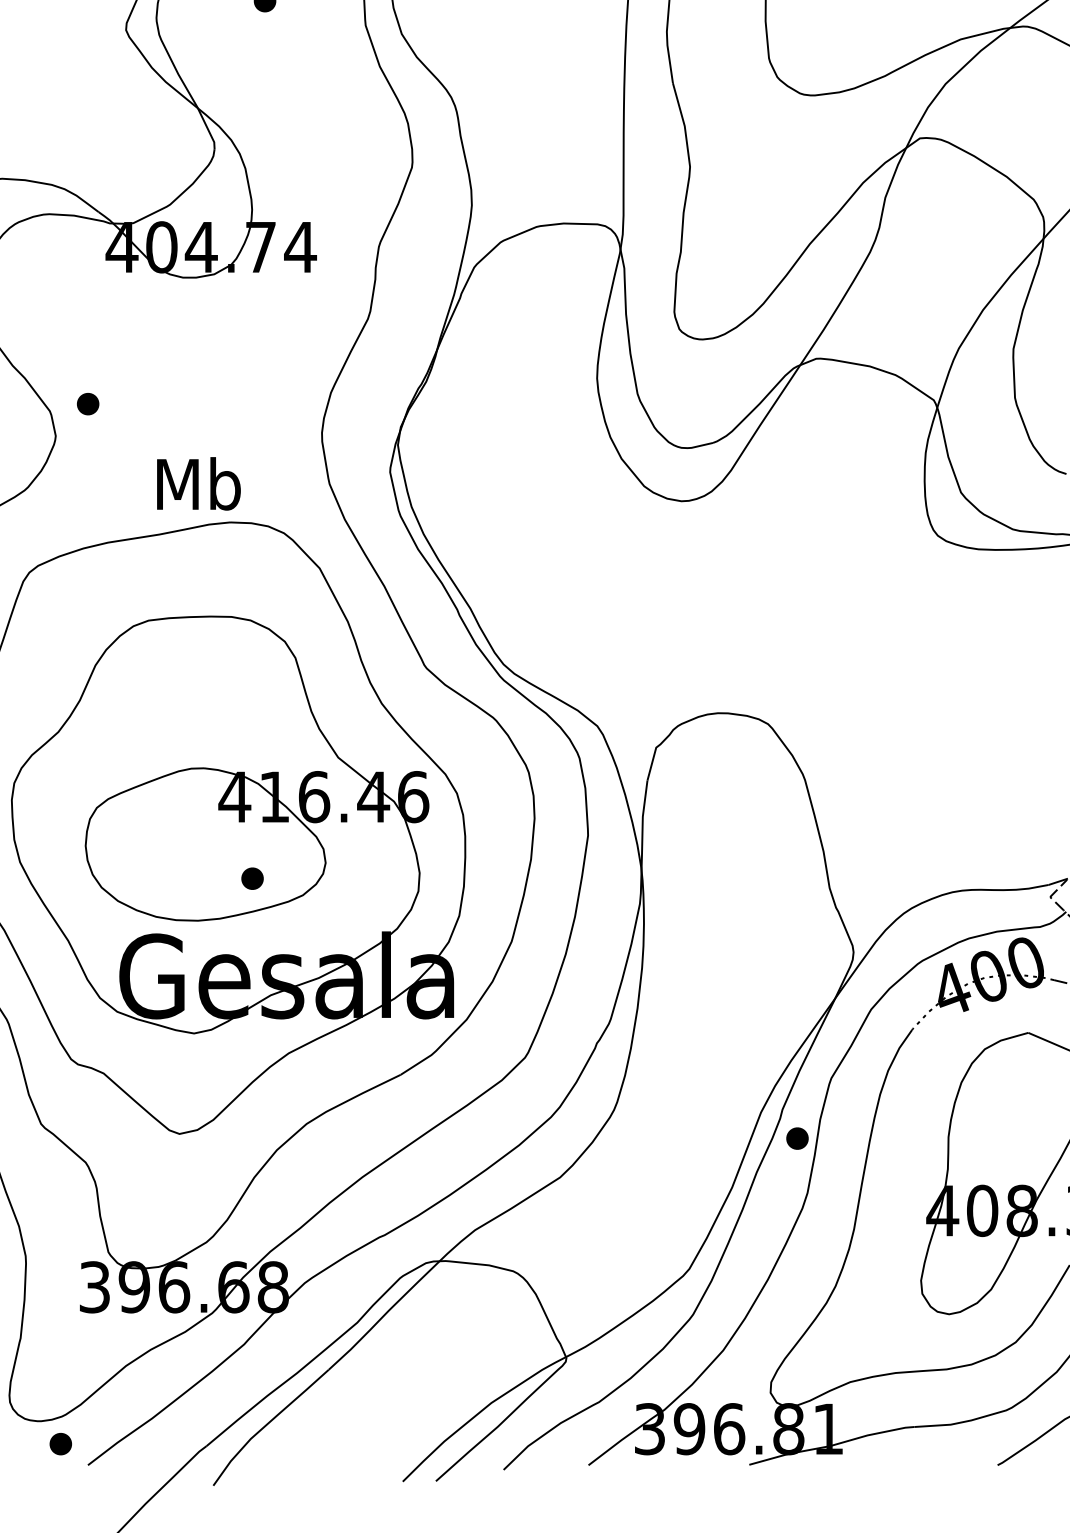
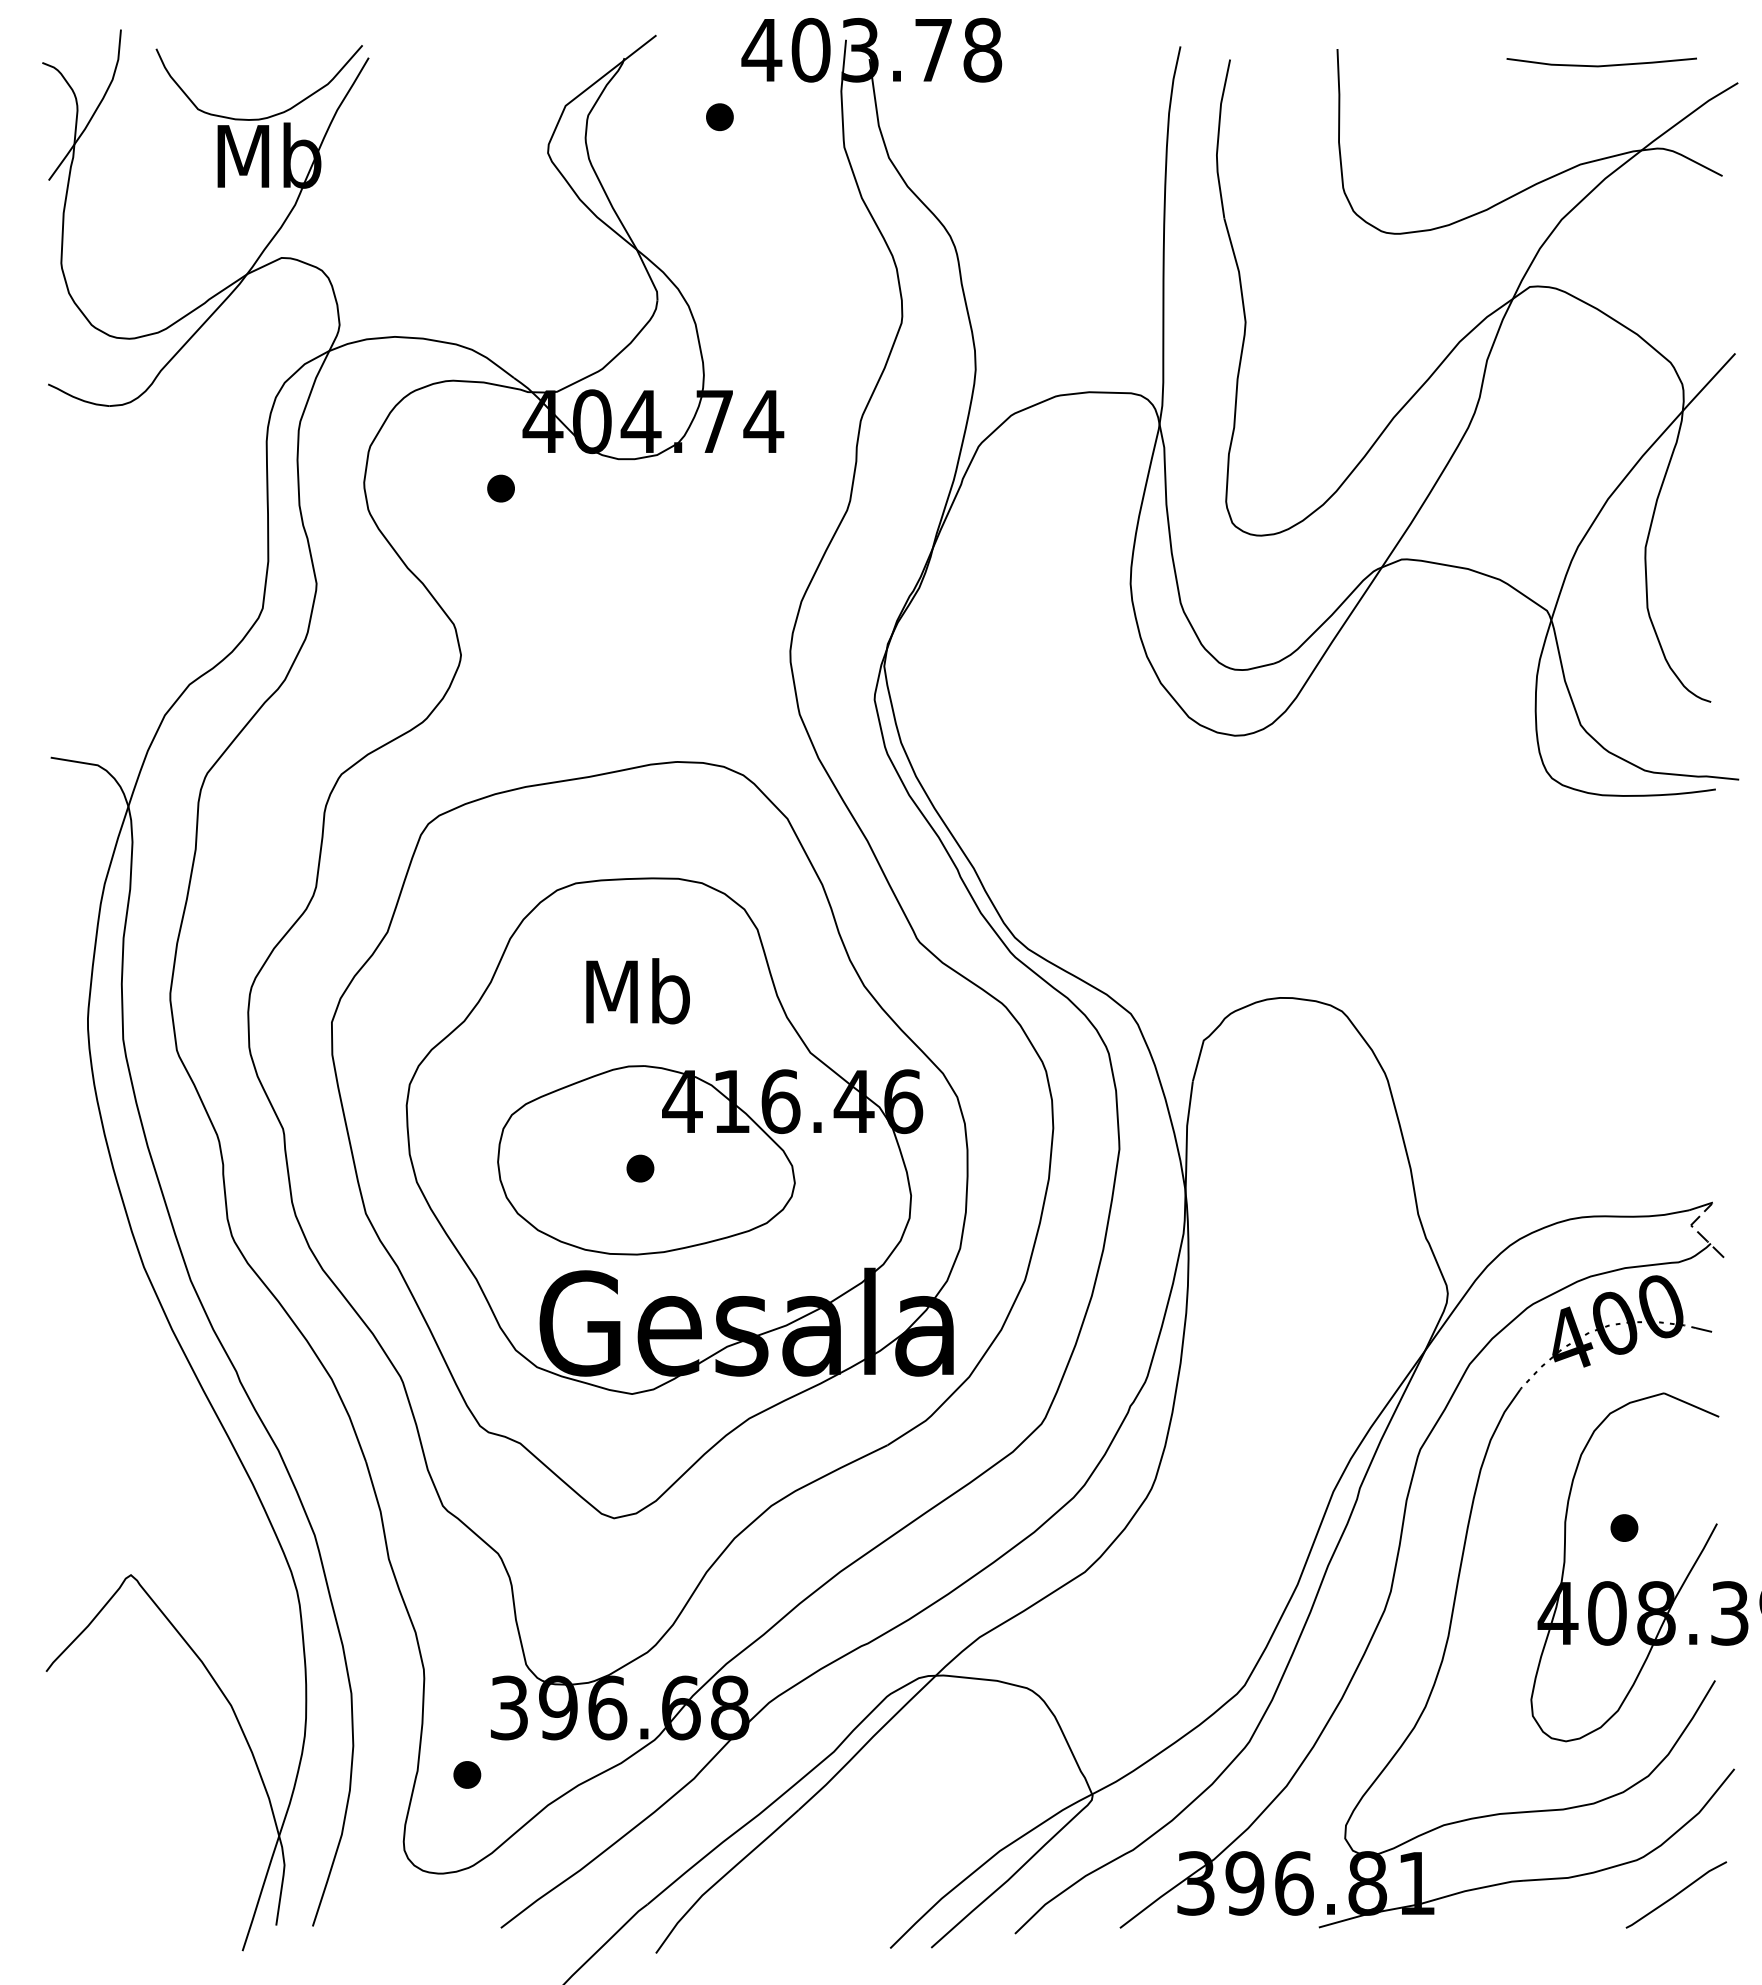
part: (87, 404) -> (500, 488), moved
text: (198, 484) -> (637, 991), moved
part: (252, 878) -> (640, 1168), moved
part: (797, 1138) -> (1624, 1527), moved
part: (60, 1443) -> (467, 1774), moved

